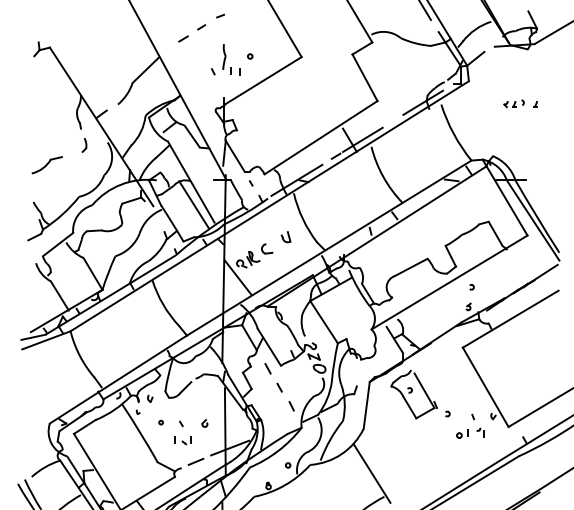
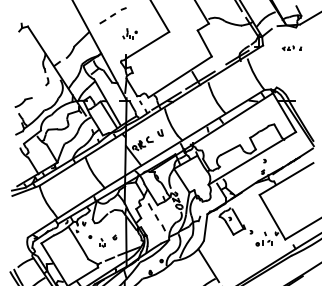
part: (230, 59) -> (129, 33), size x0.6
part: (519, 104) -> (291, 48), moved
part: (47, 165) -> (23, 102), moved
part: (182, 432) -> (102, 242), size x0.6

